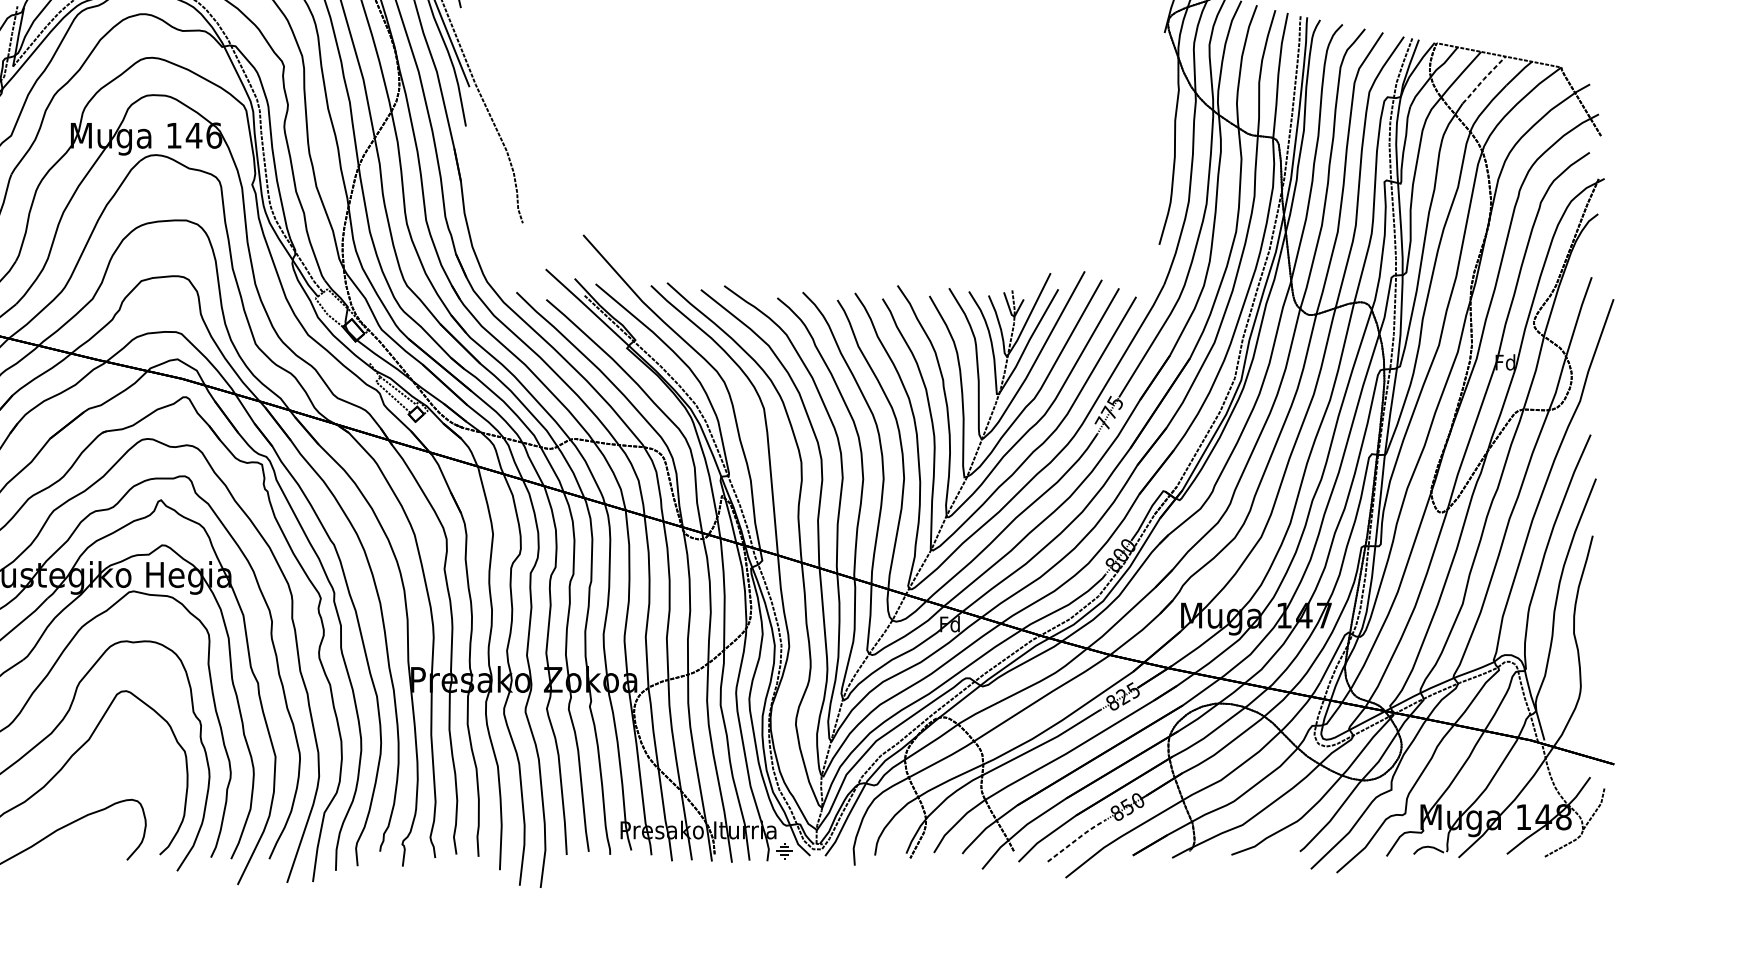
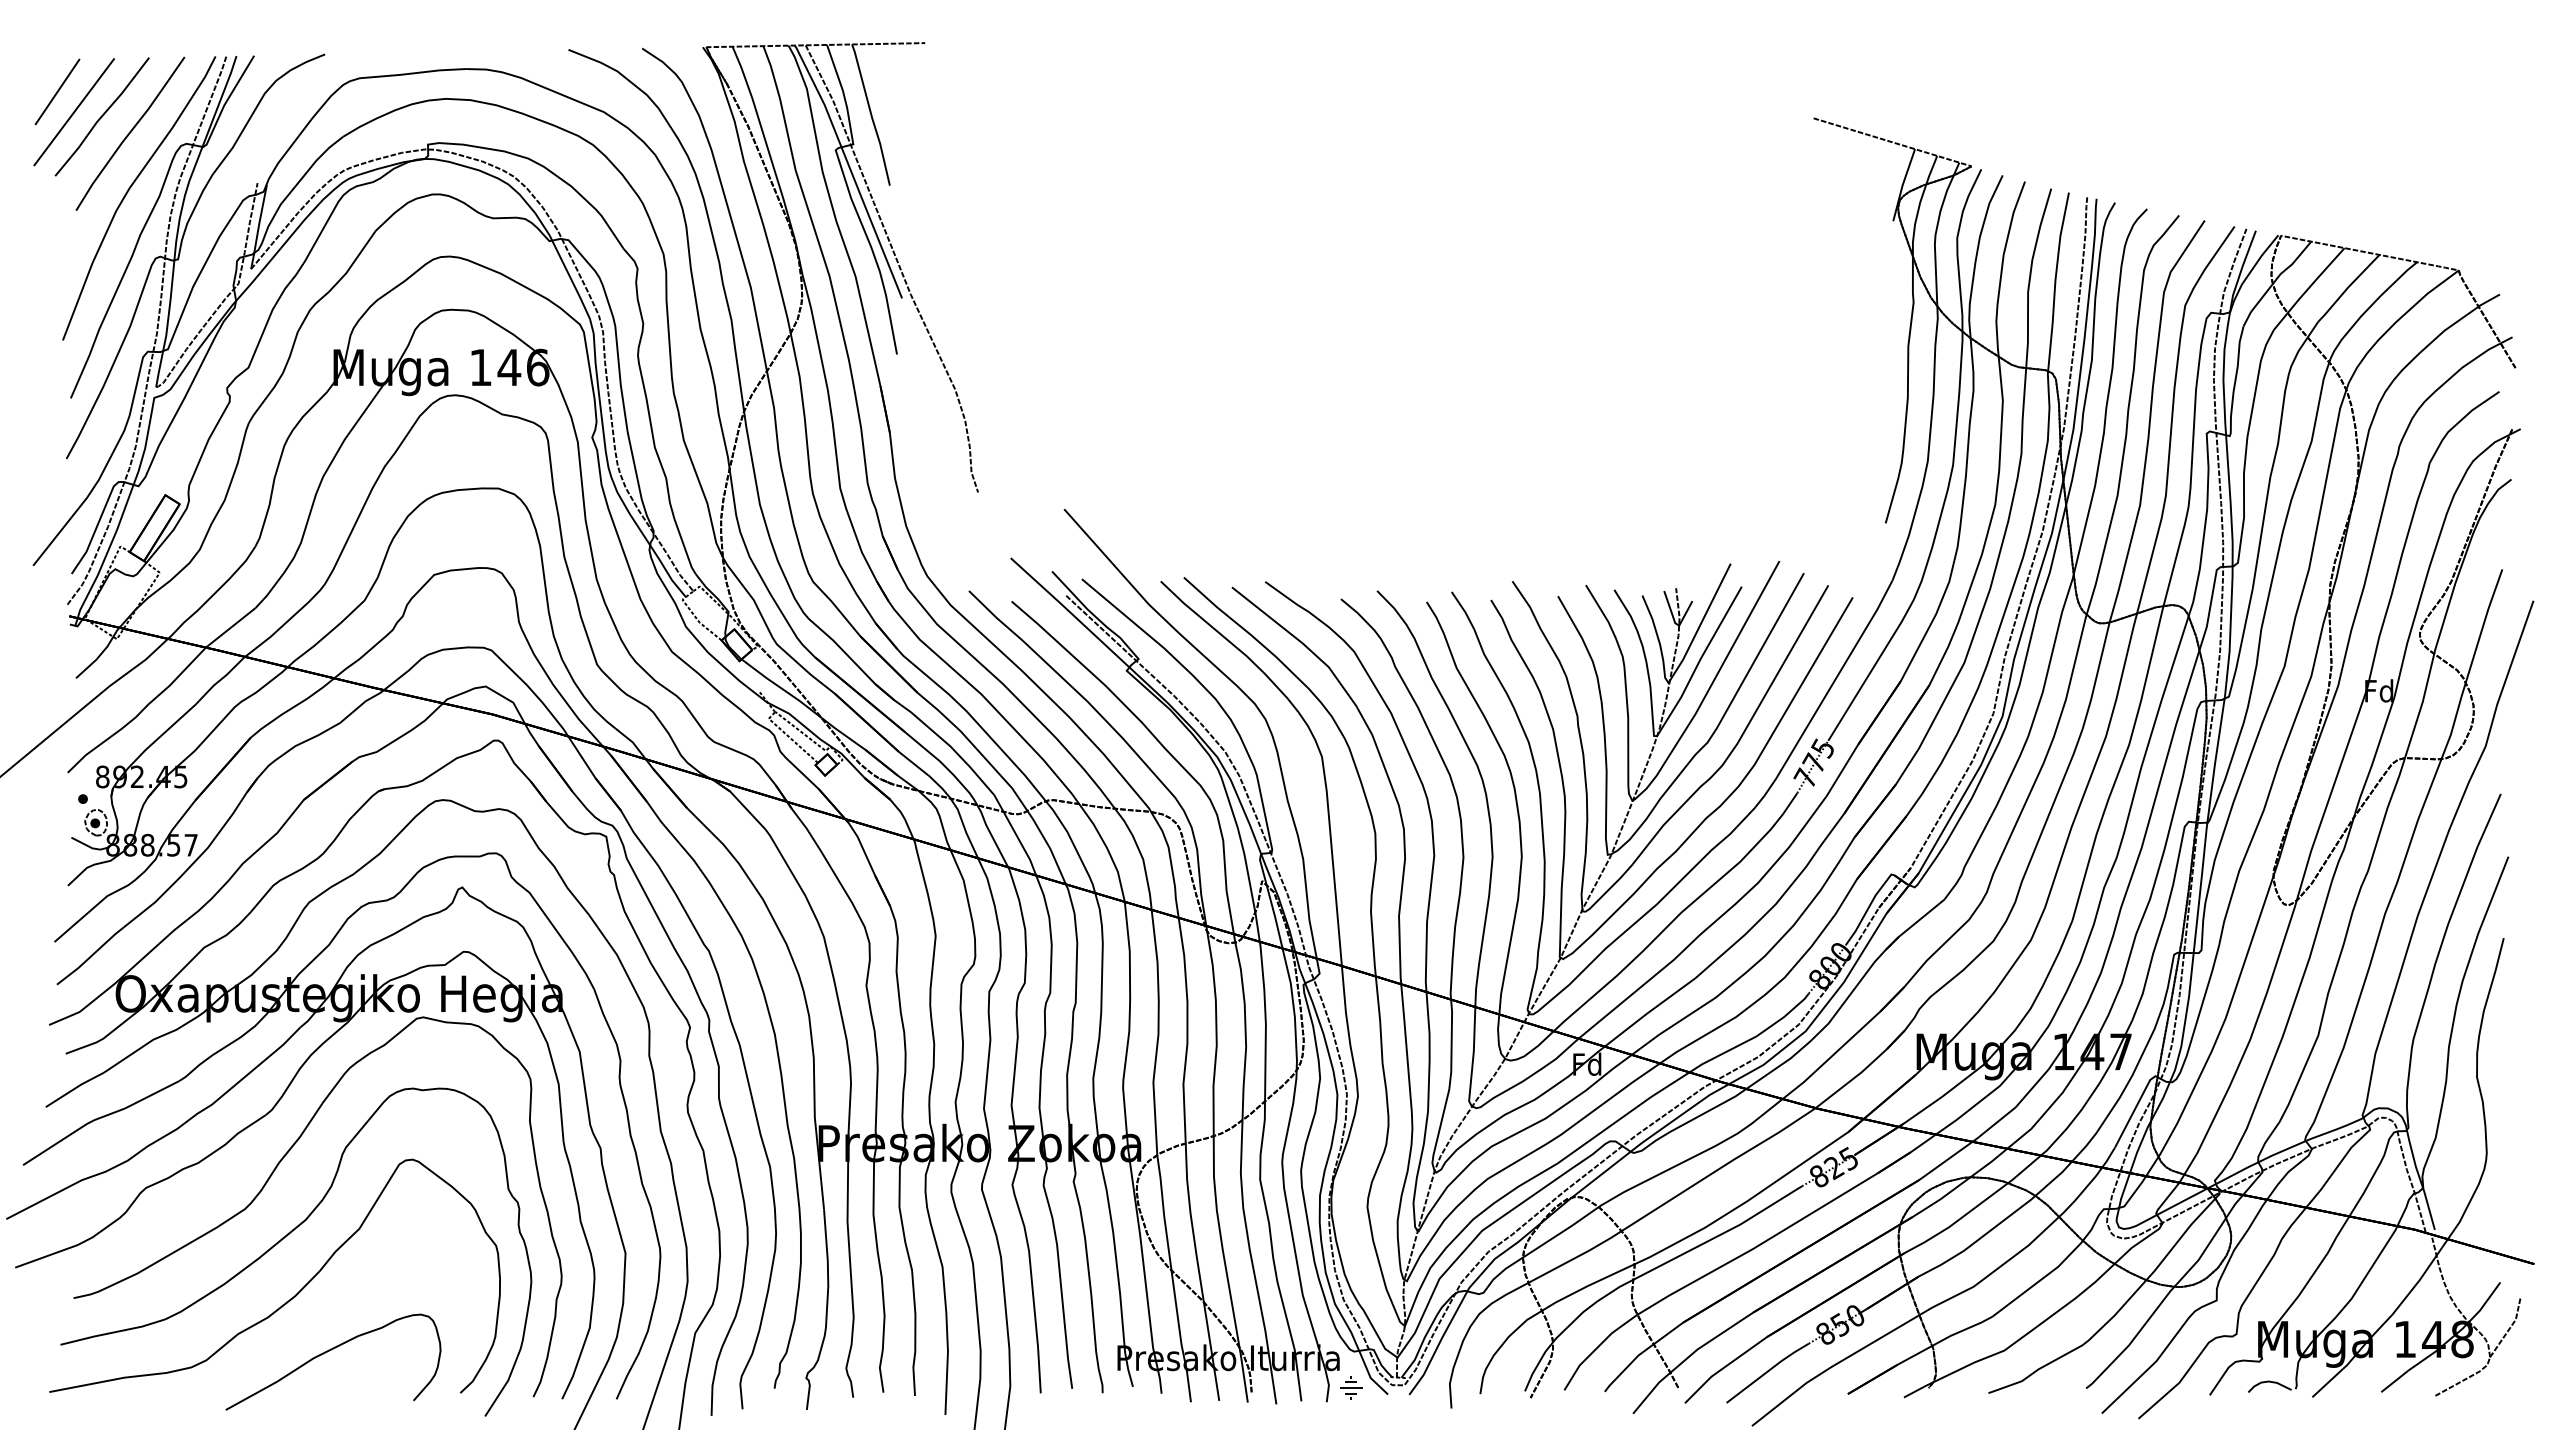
line: (1483, 79) -> (2348, 287), dashed -> solid
line: (1076, 839) -> (1767, 1371), dashed -> solid

